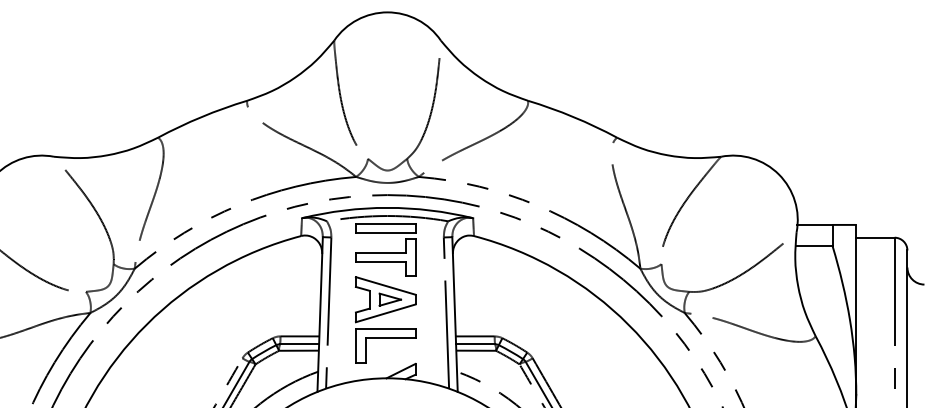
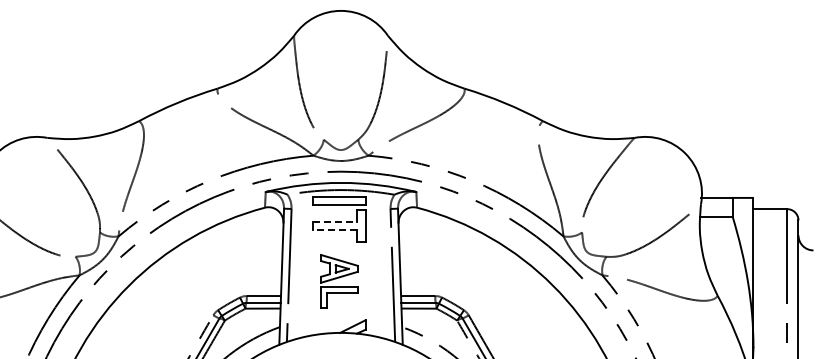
line: (381, 252) -> (335, 222), solid -> dashed
line: (381, 261) -> (335, 230), solid -> dashed
part: (385, 318) -> (339, 280), size x0.7

